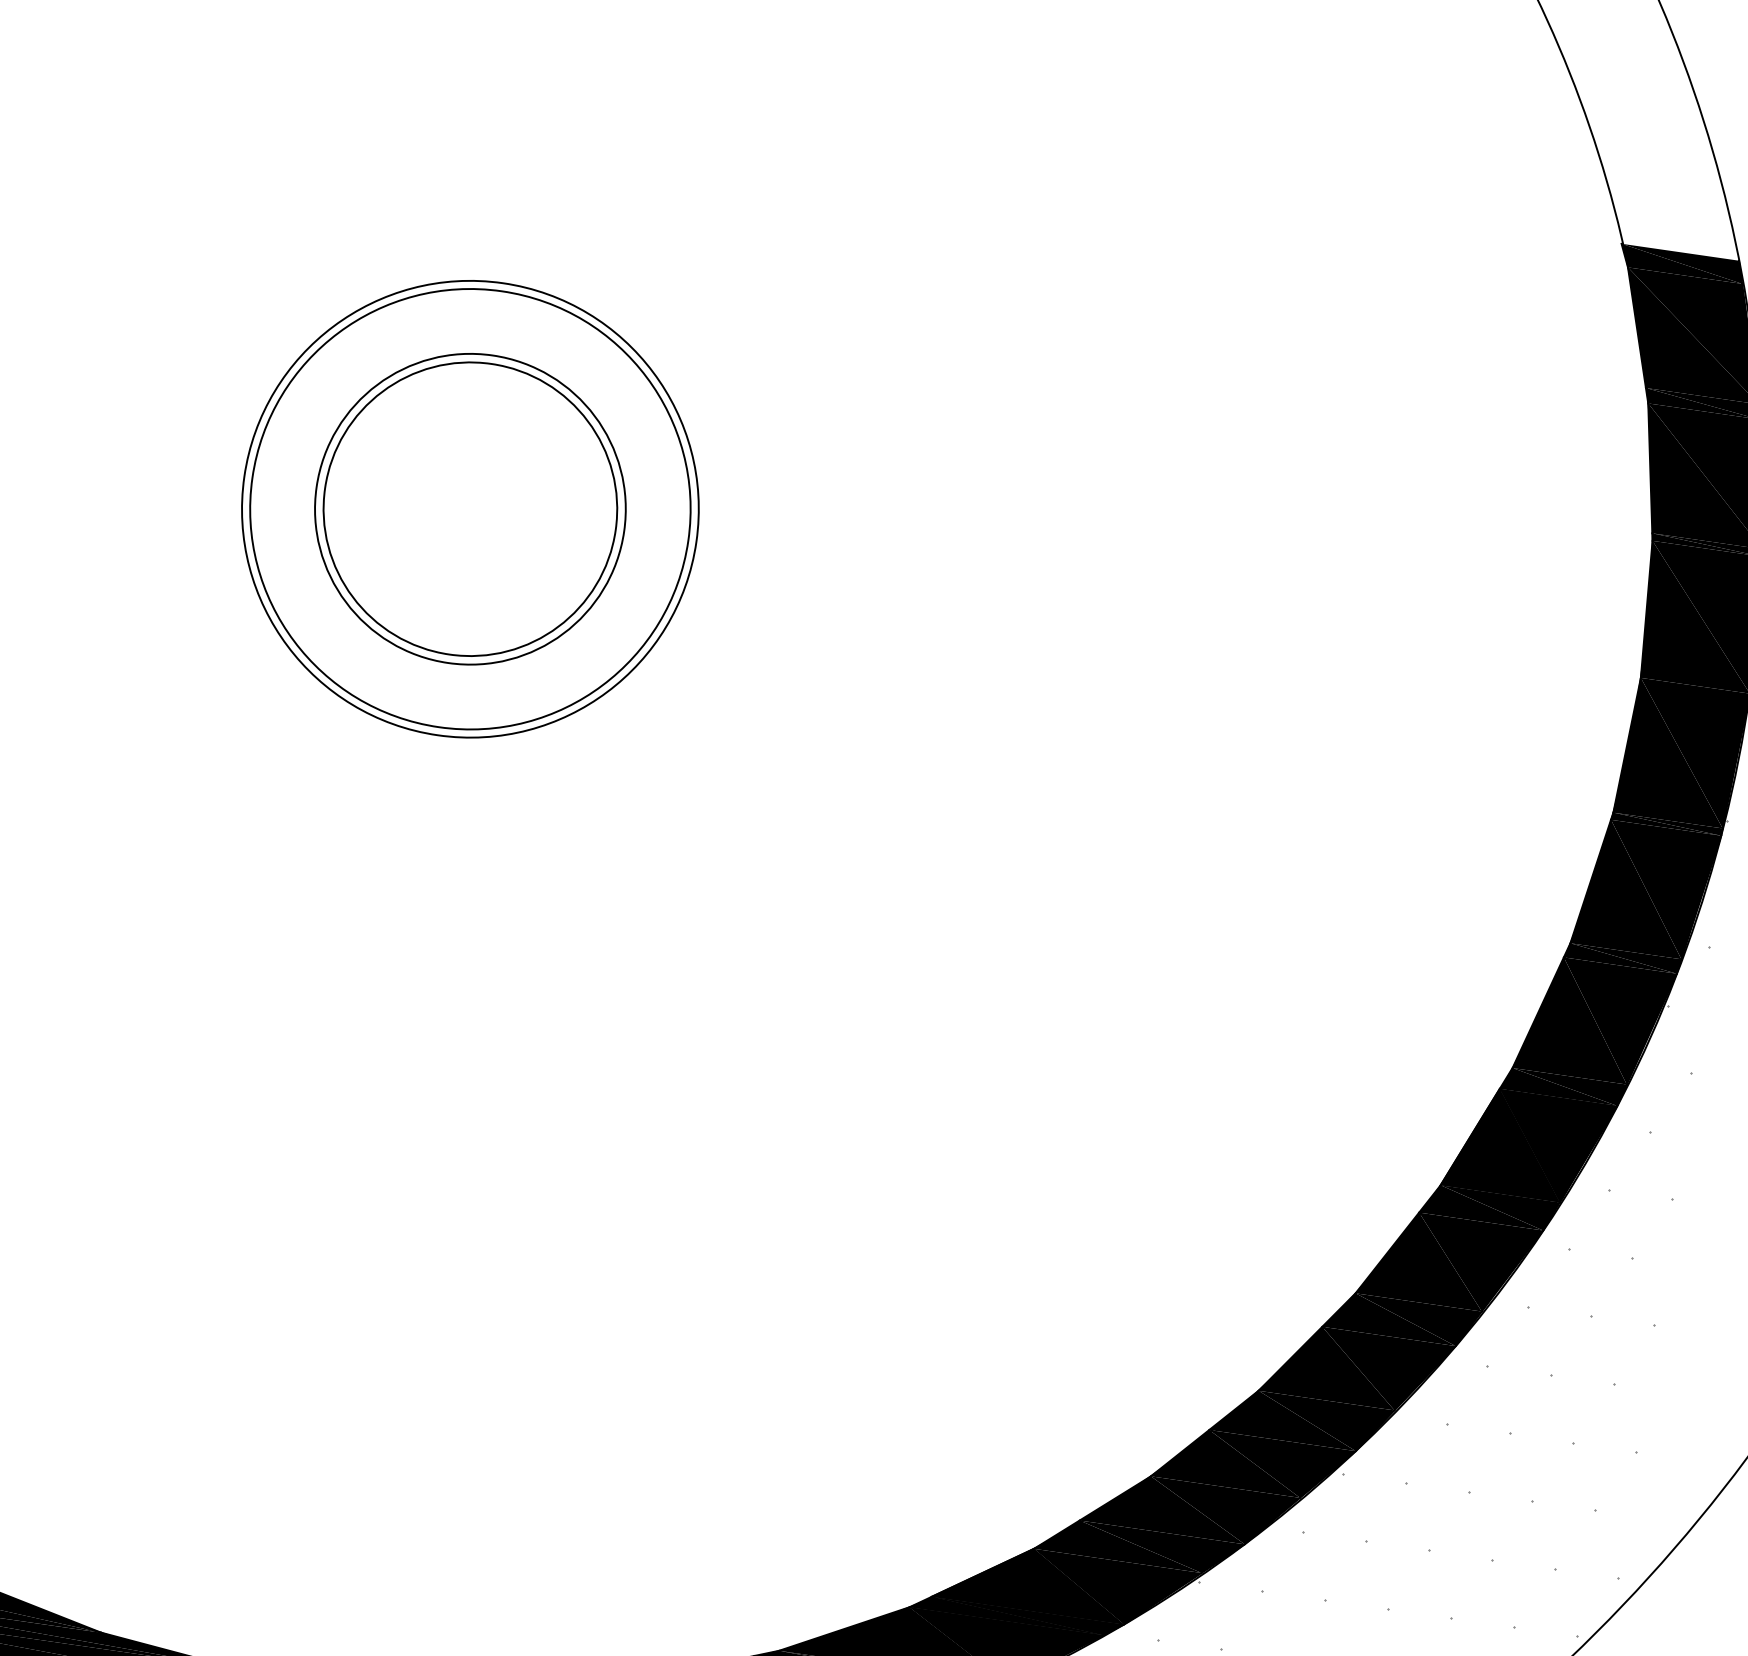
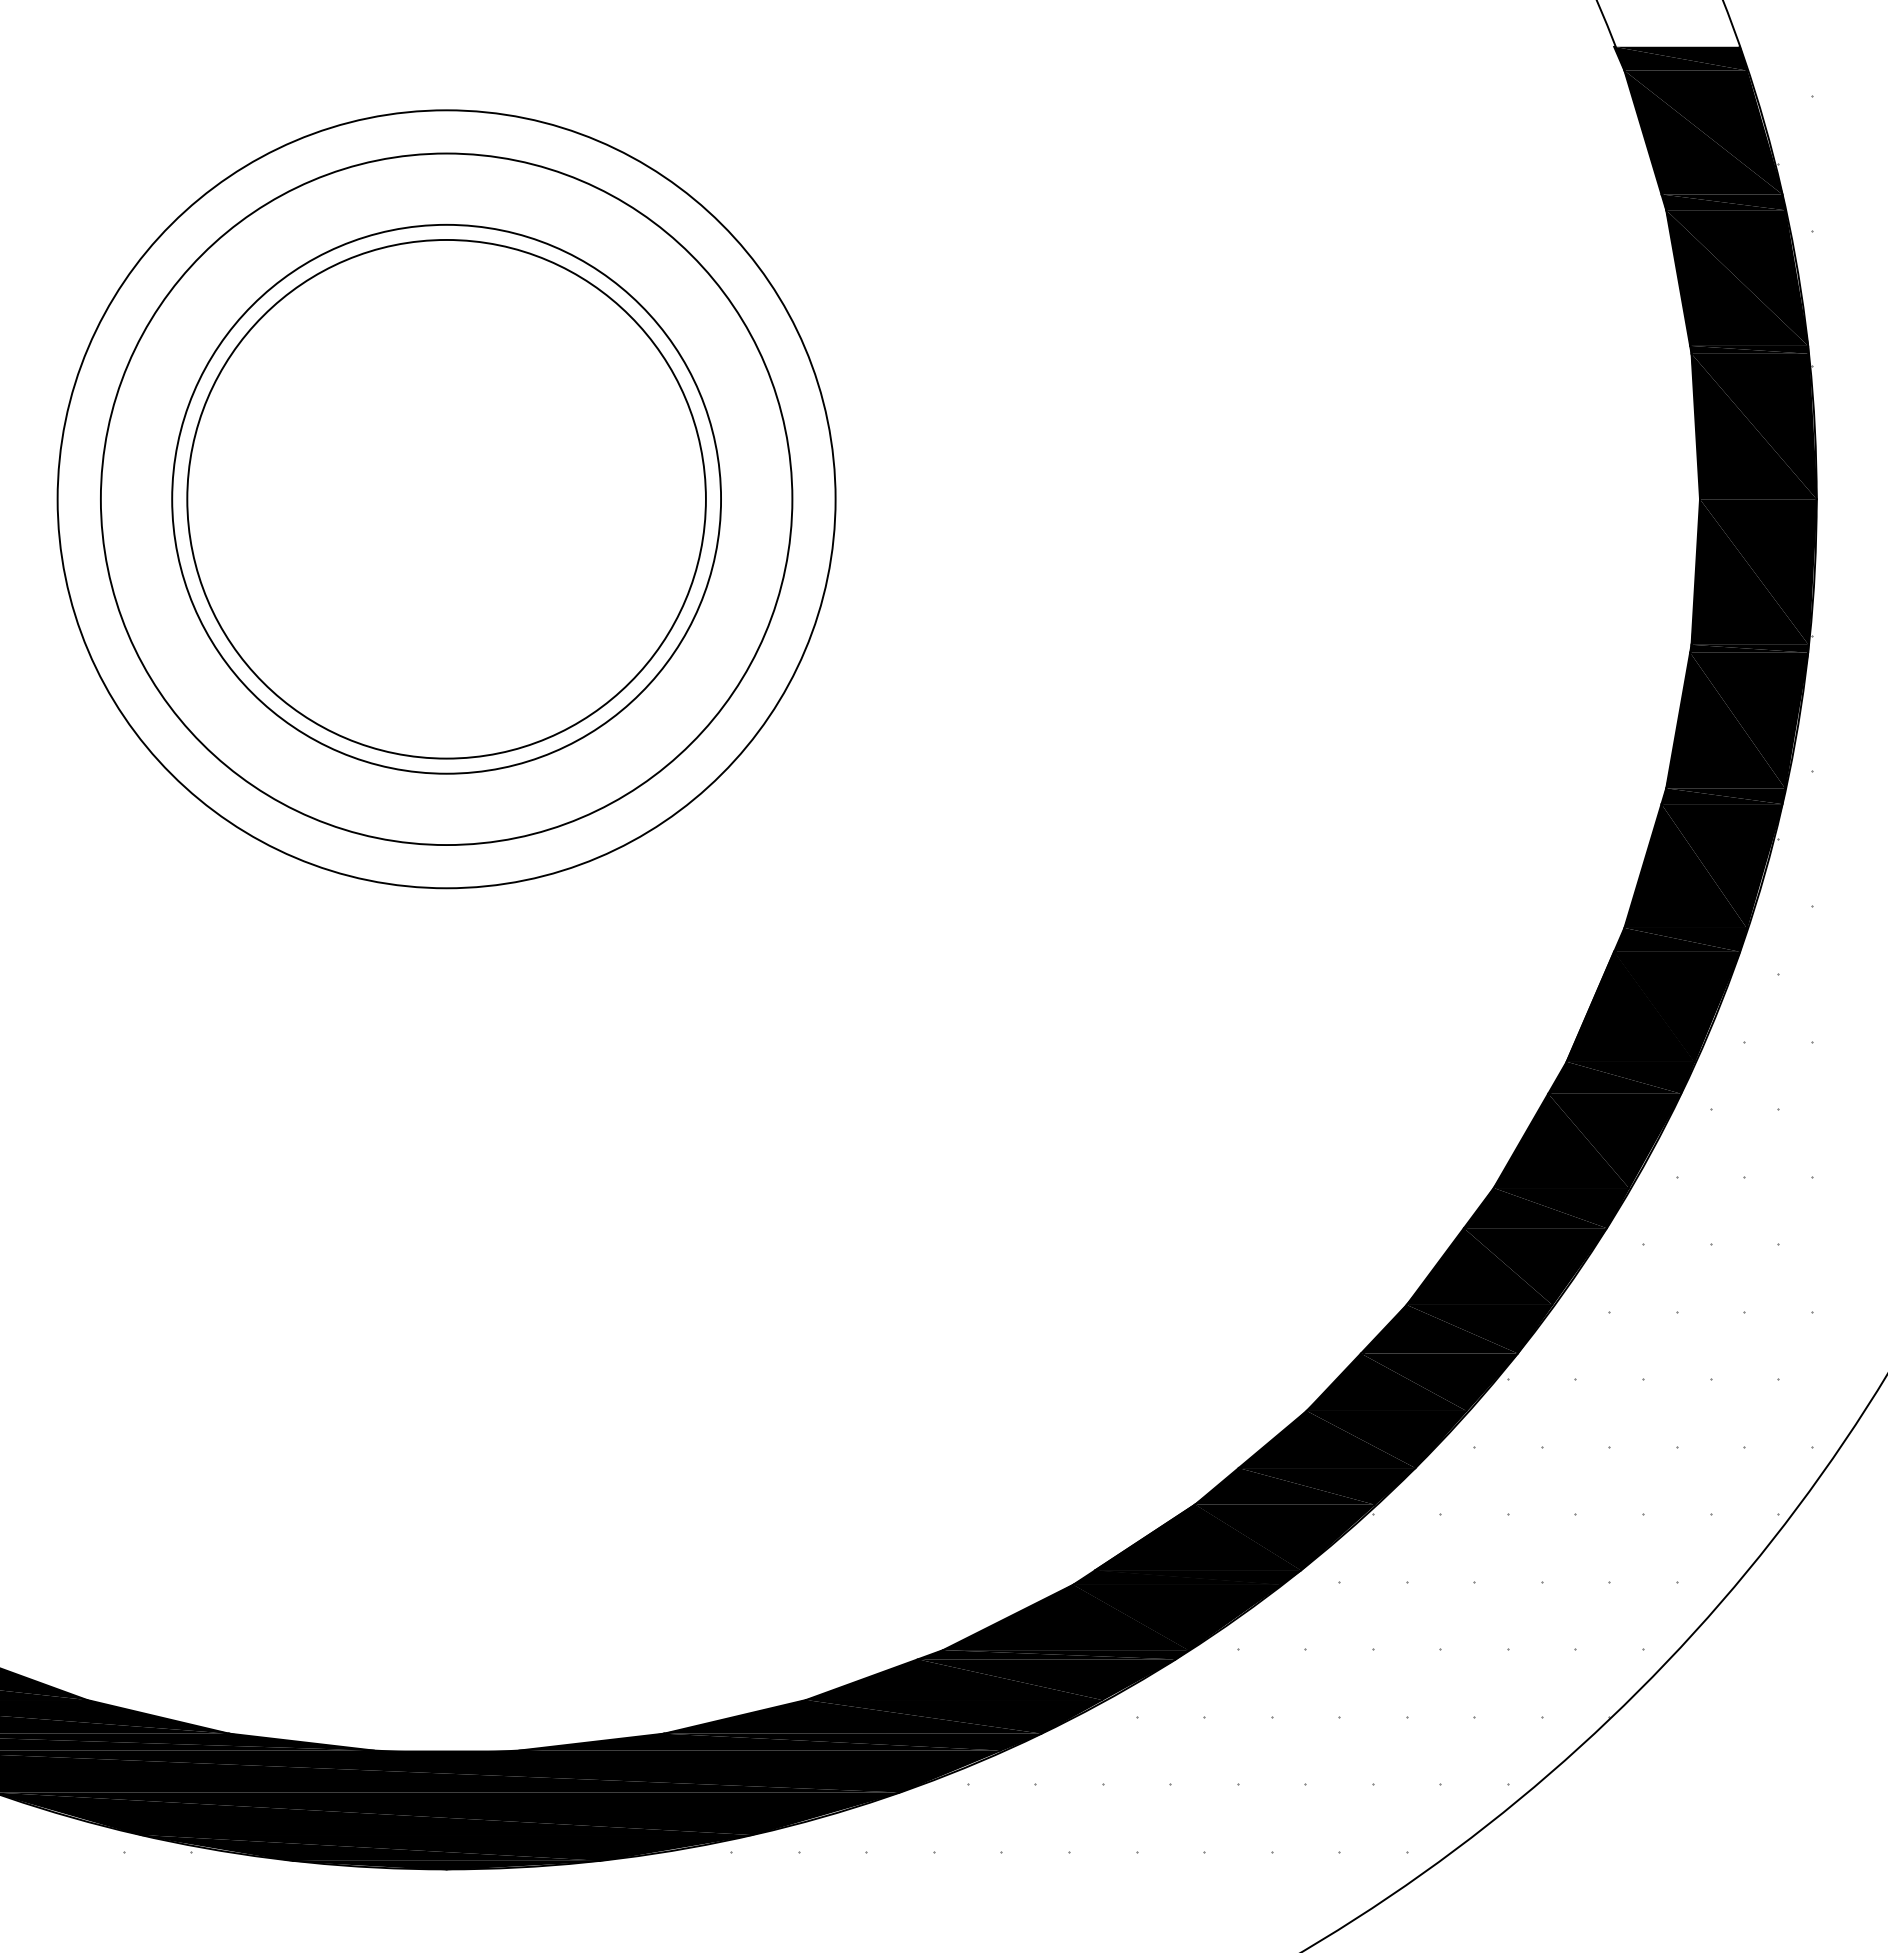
circle: (470, 508) -> (446, 498), size x1.67
circle: (470, 508) -> (446, 498), size x1.67
circle: (470, 509) -> (446, 499), size x1.43
circle: (470, 509) -> (446, 499), size x1.67

